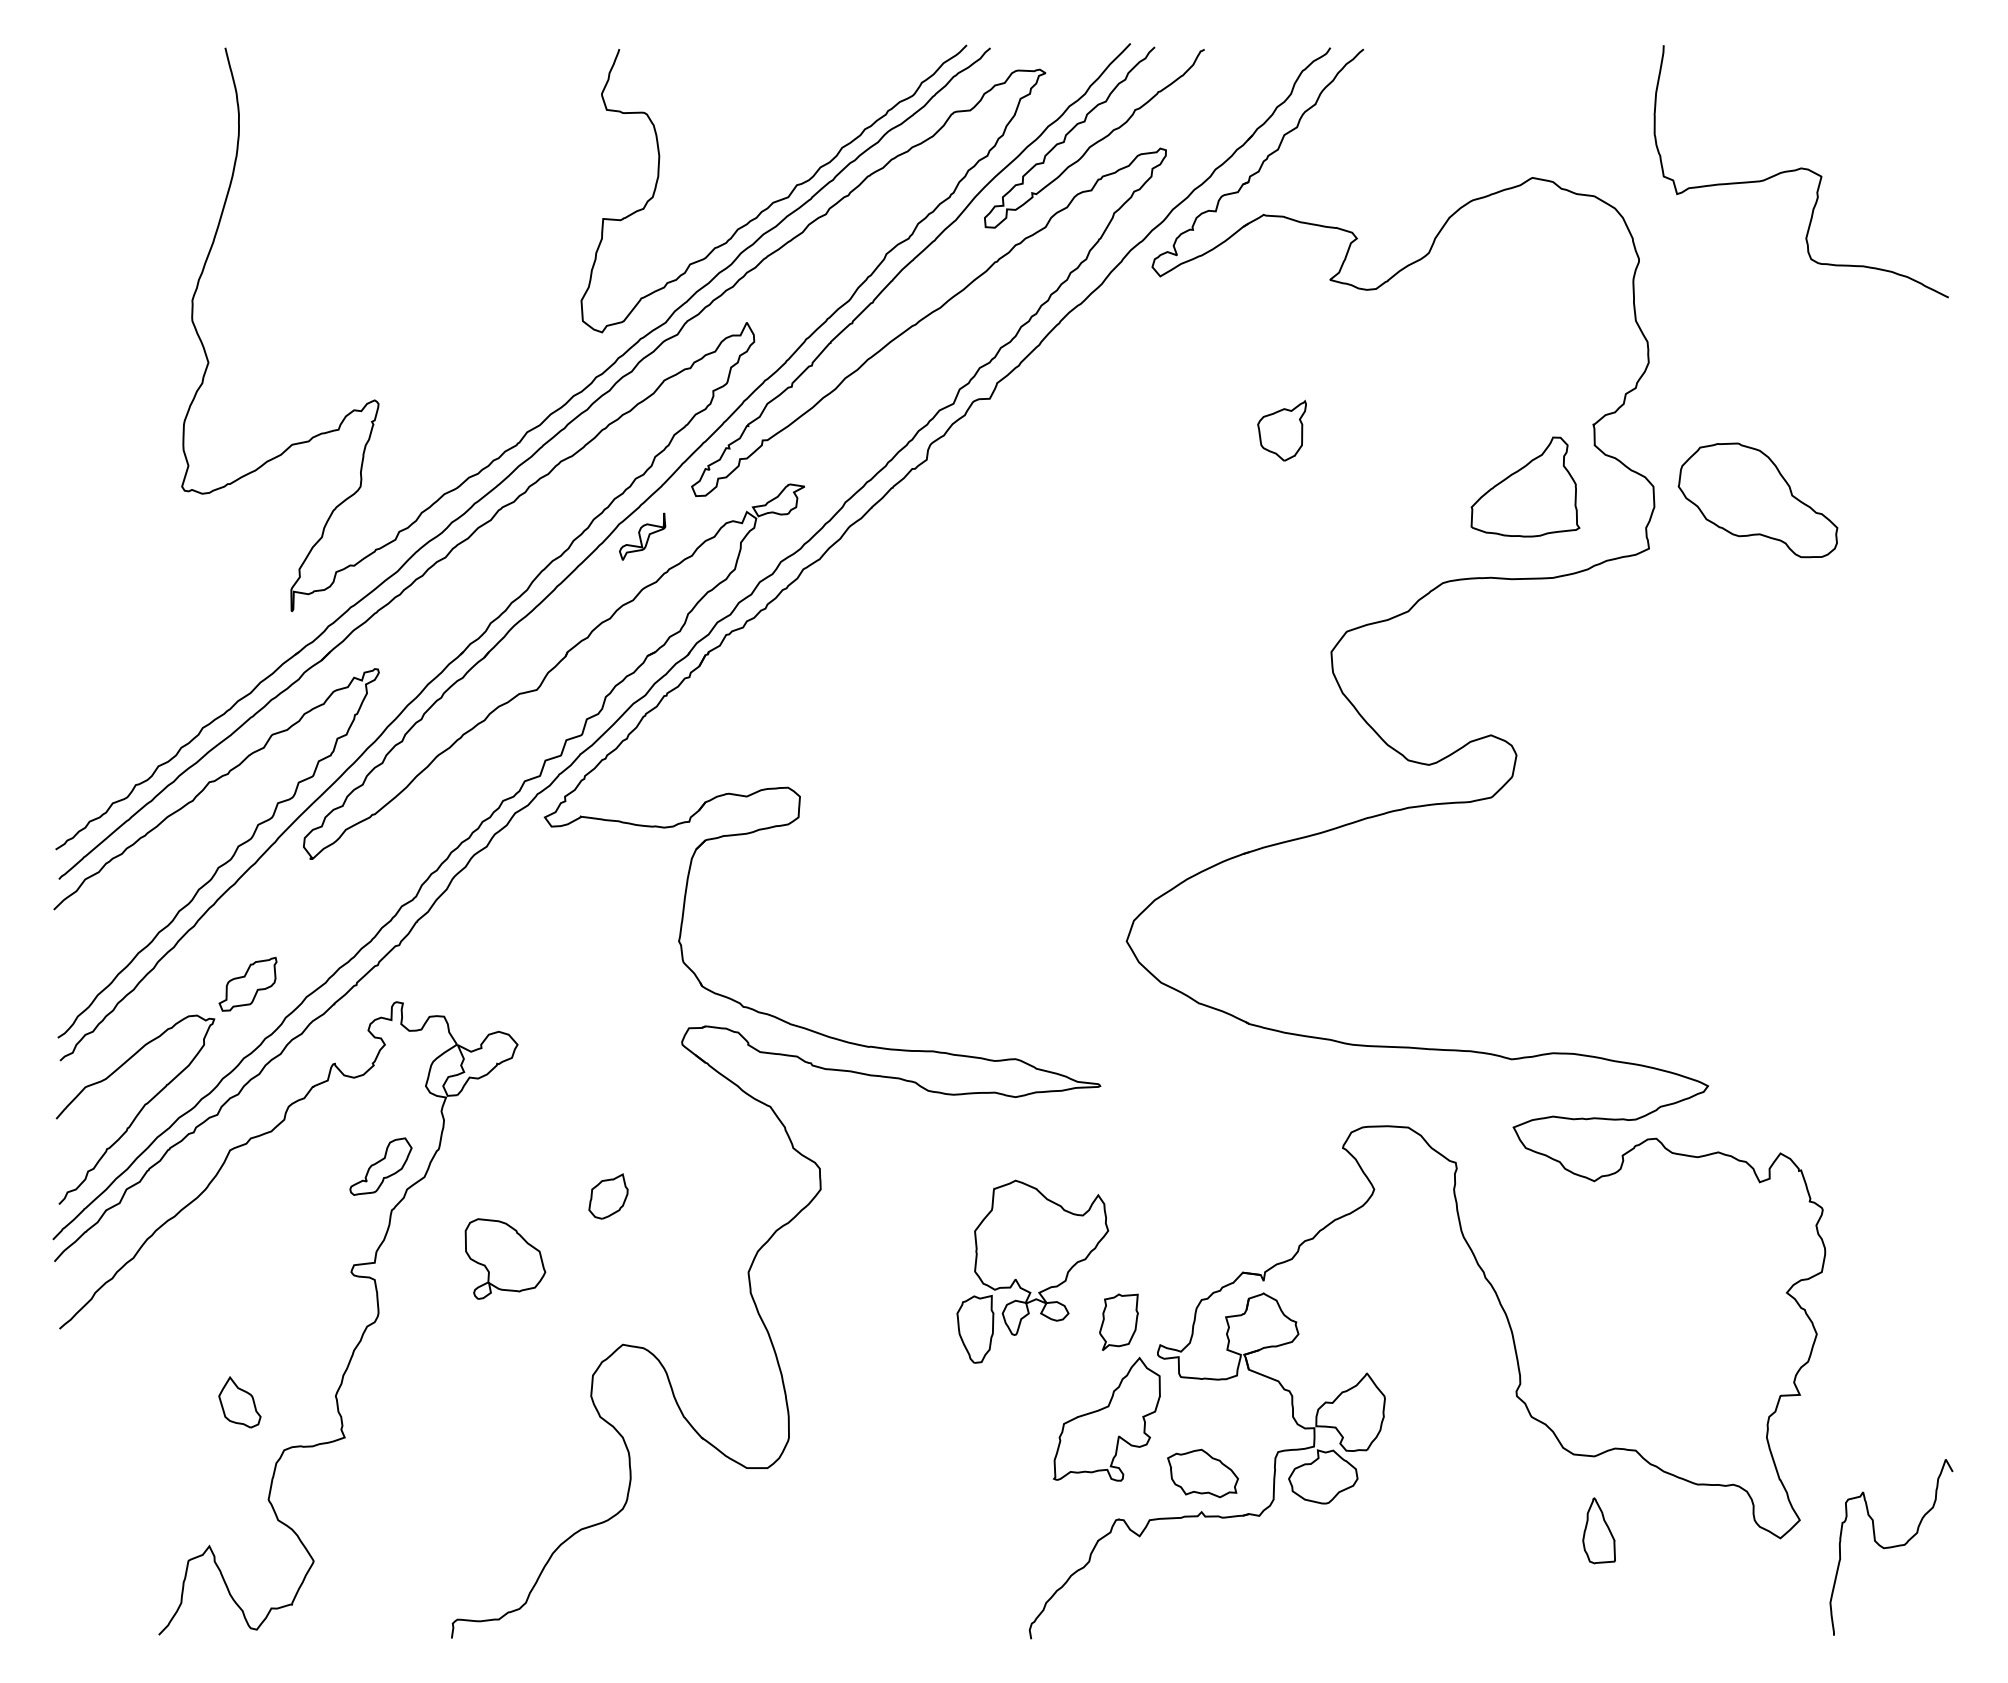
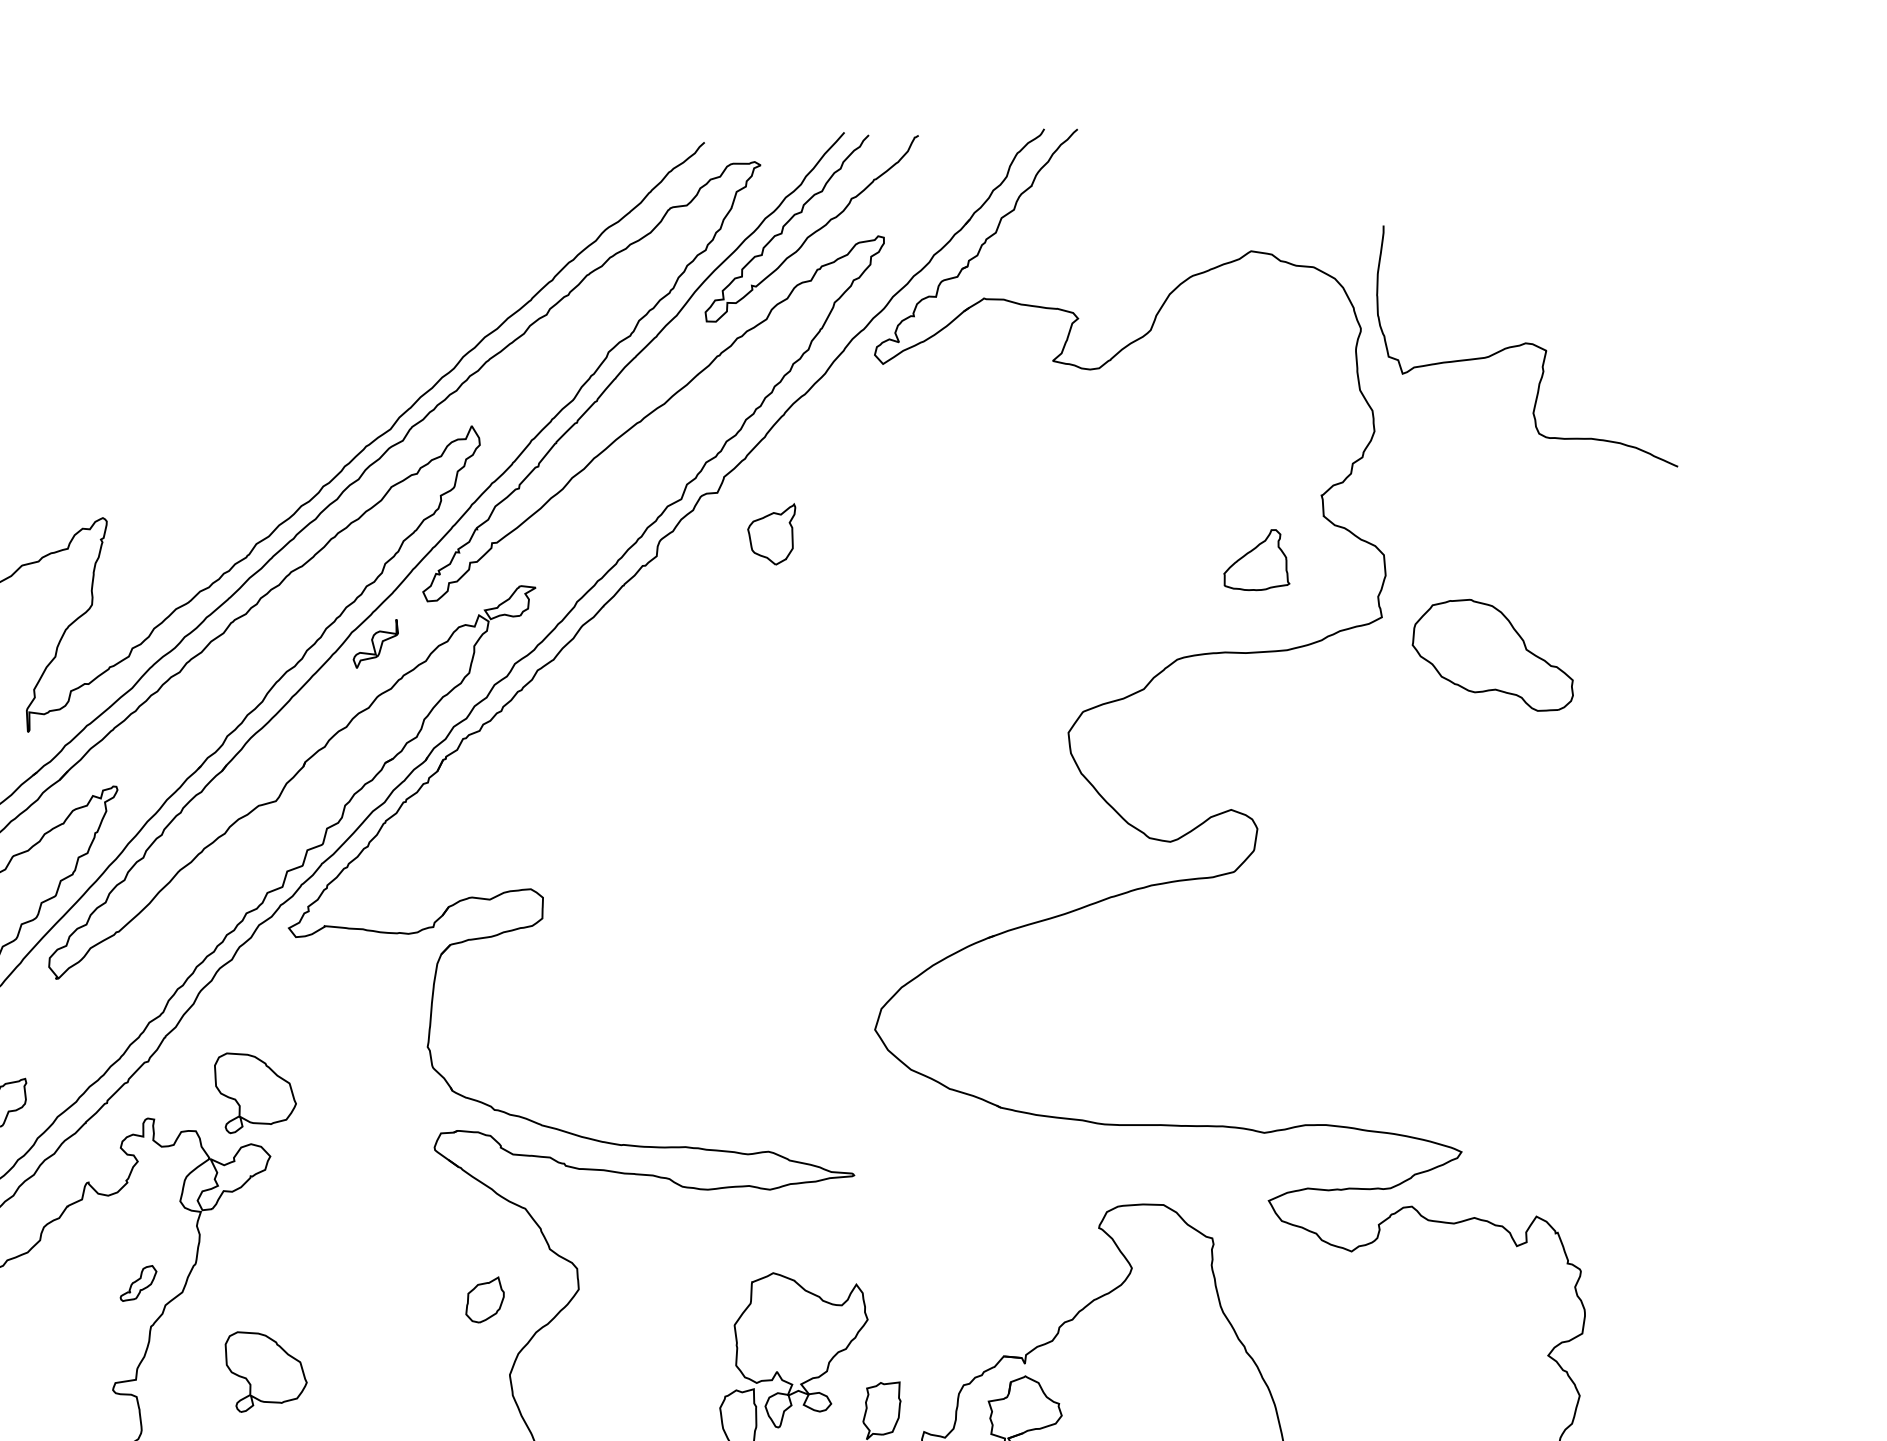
curve: (1800, 169) -> (1525, 344), moved
curve: (778, 199) -> (498, 301), removed
part: (1281, 430) -> (771, 534), moved
part: (1525, 486) -> (1256, 559), size x0.6
part: (1757, 500) -> (1491, 655), moved
part: (505, 979) -> (255, 1091), added
part: (380, 1166) -> (138, 1283), size x0.6
part: (608, 1196) -> (484, 1300), moved

